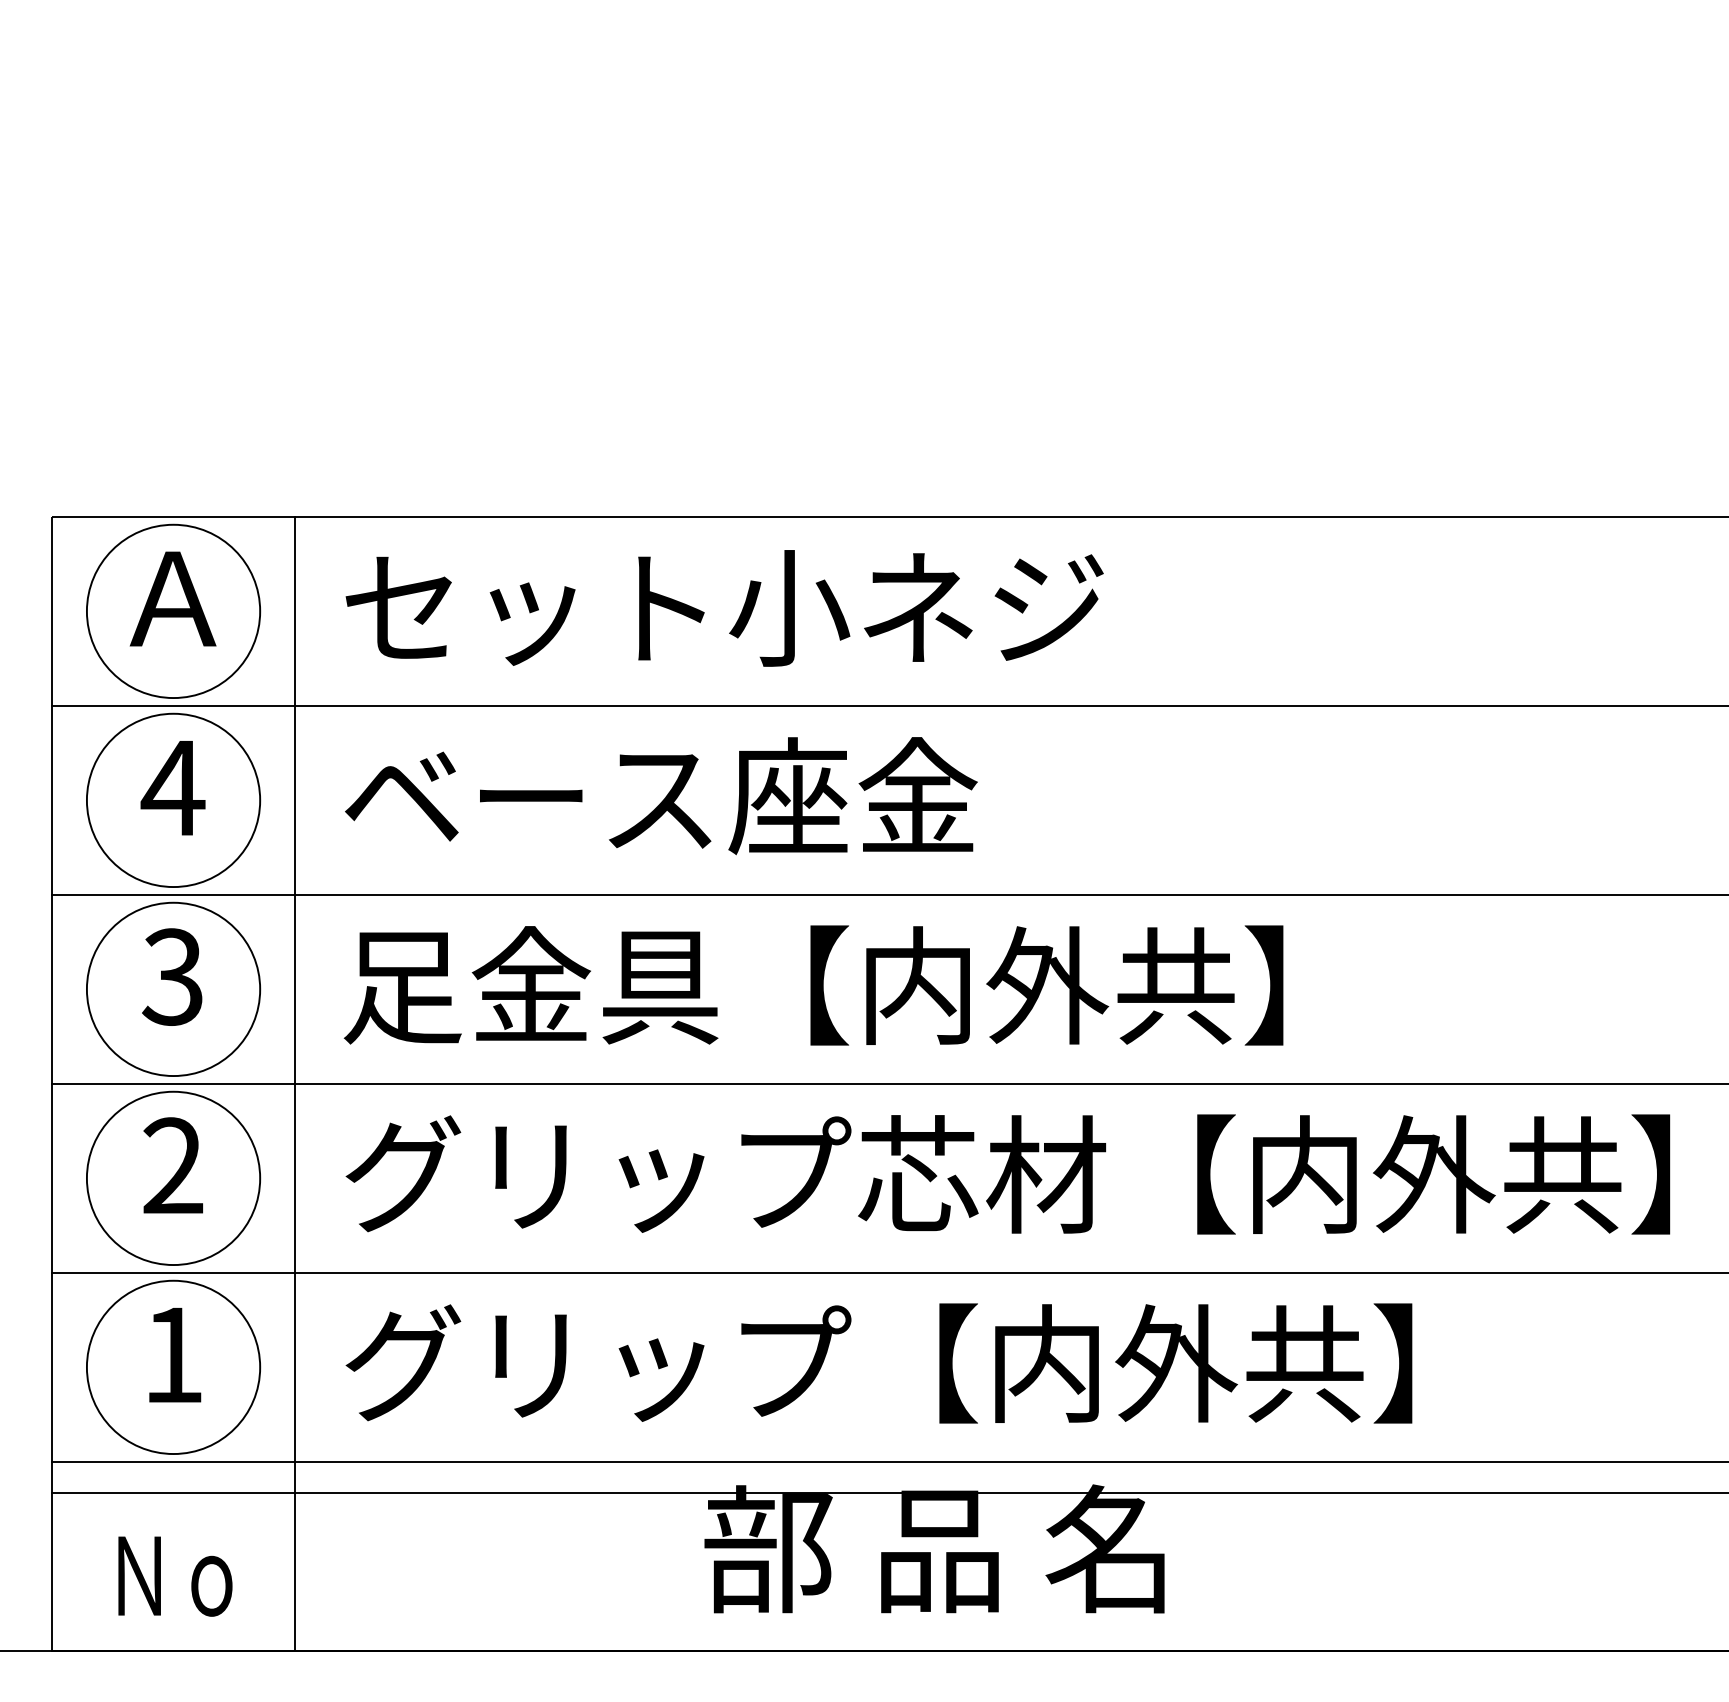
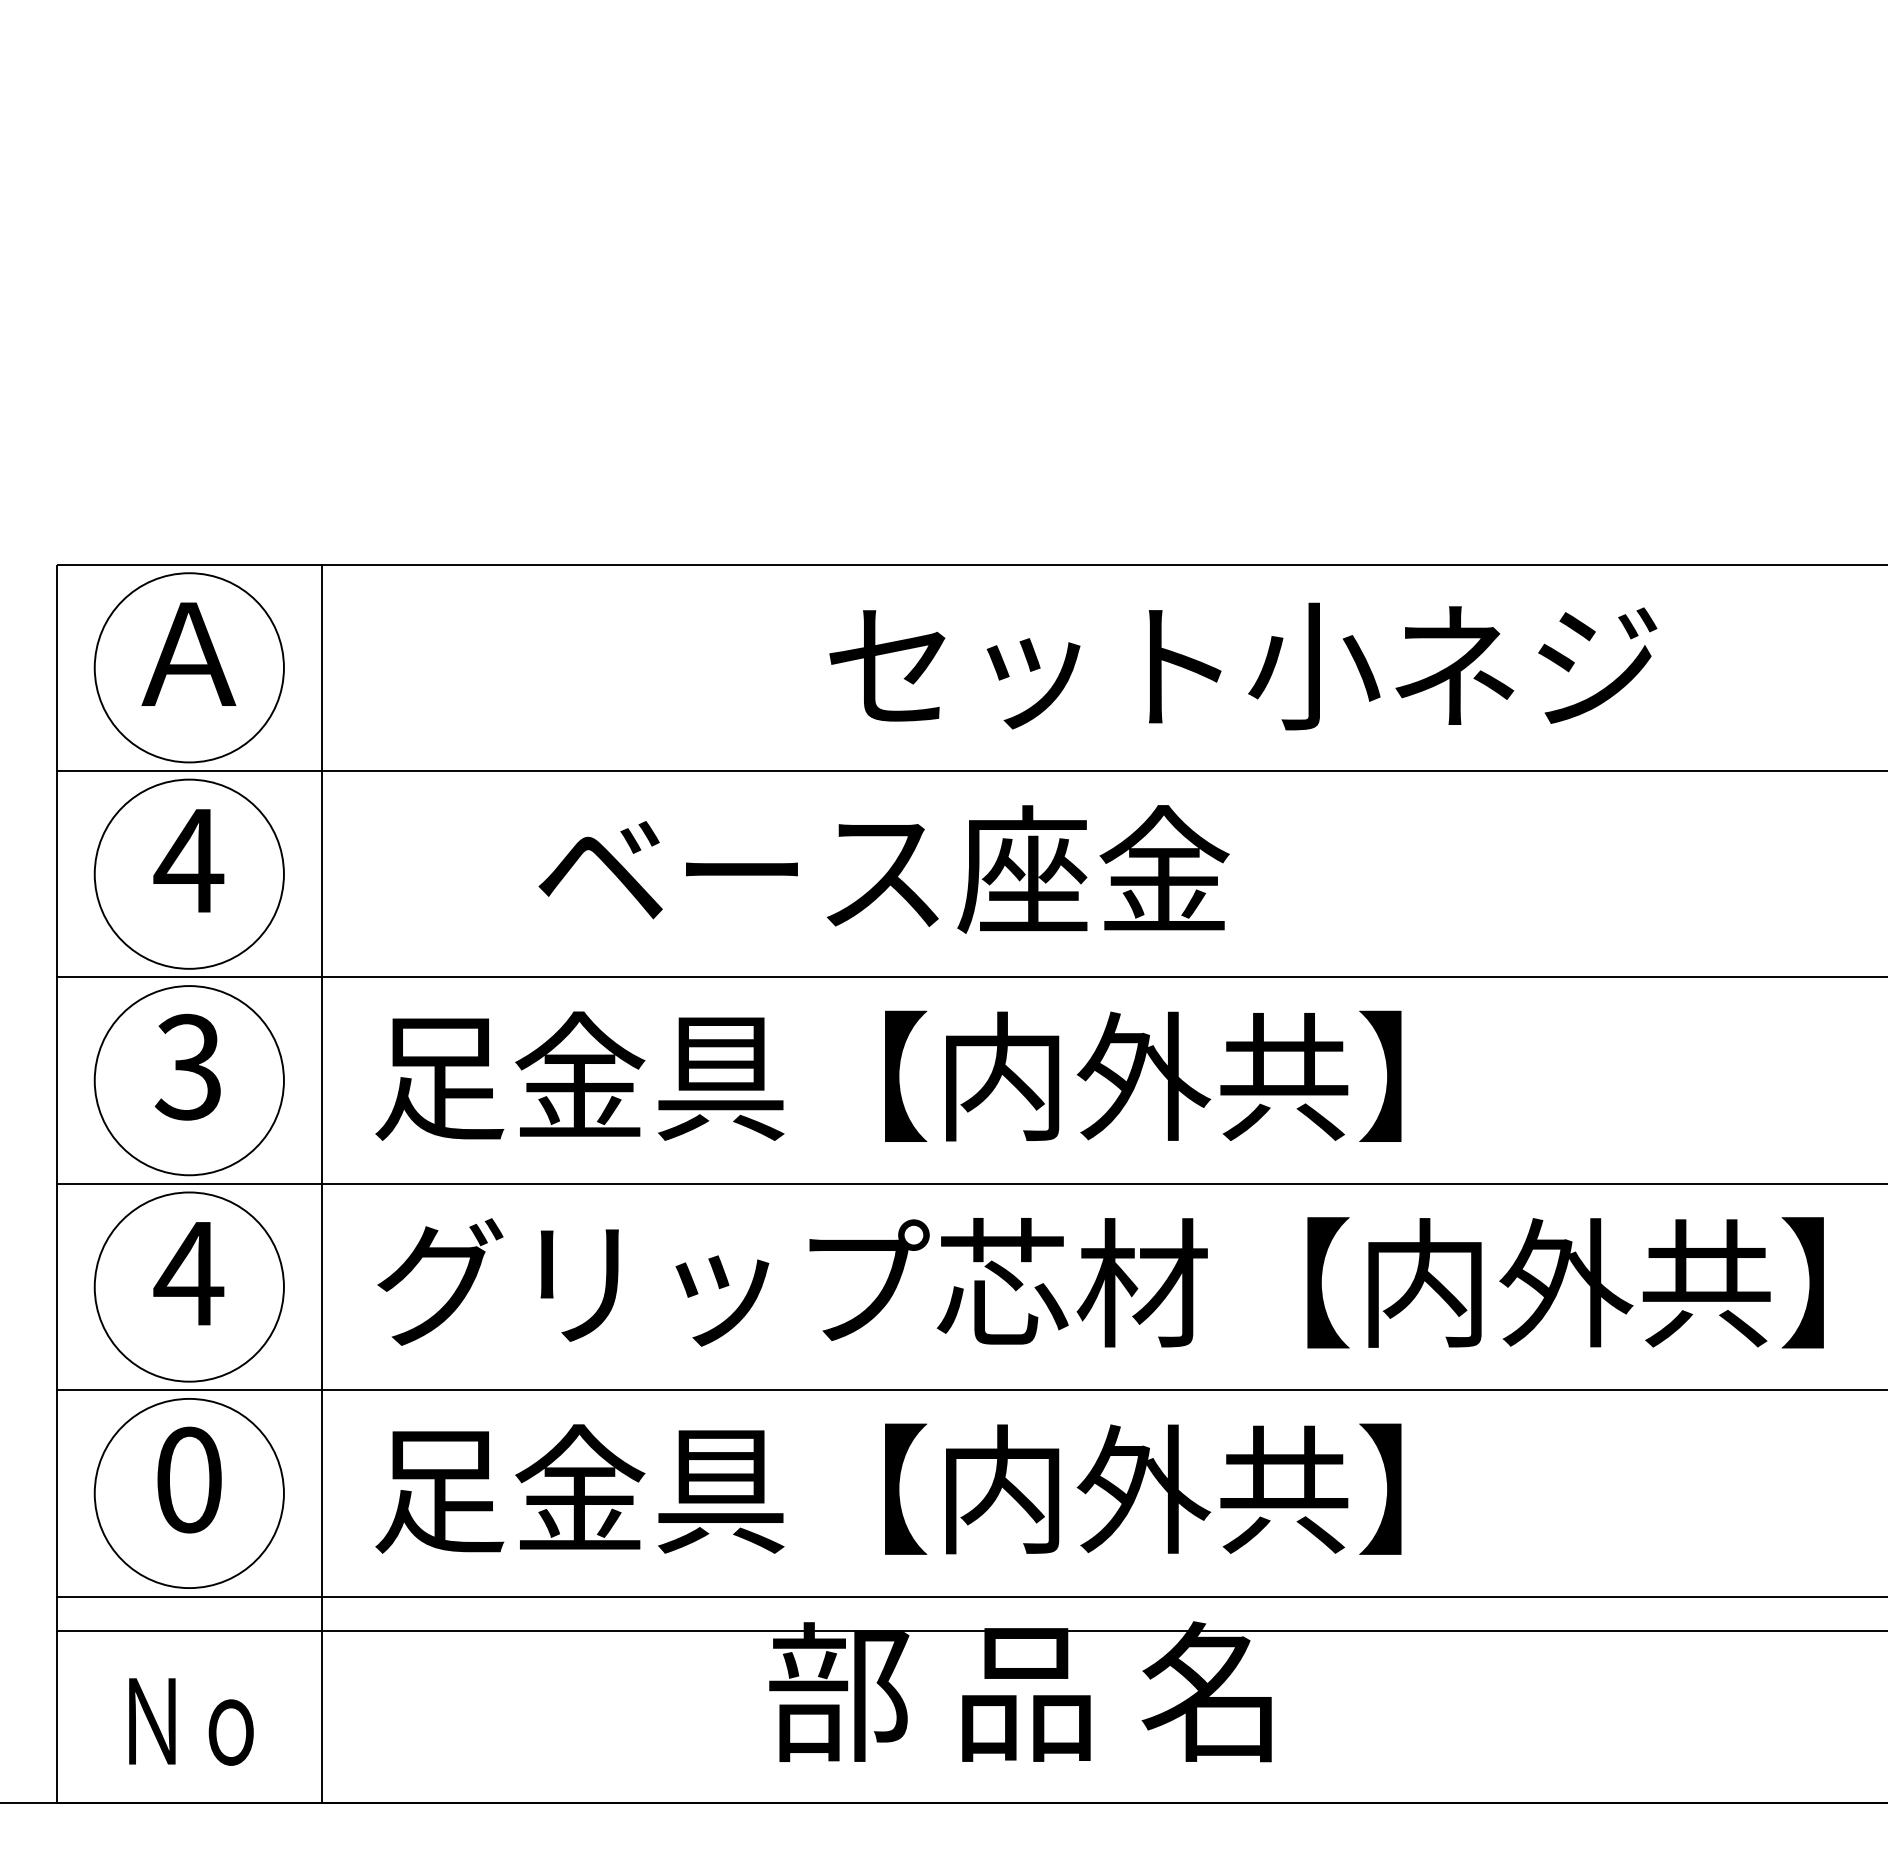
text: (724, 608) -> (1243, 666), moved
text: (660, 796) -> (883, 869), moved
text: (172, 1165) -> (188, 1272), 2 -> 4
text: (173, 1354) -> (189, 1479), 1 -> 0
text: (877, 1362) -> (958, 1488), グリップ【内外共】 -> 足金具【内外共】

